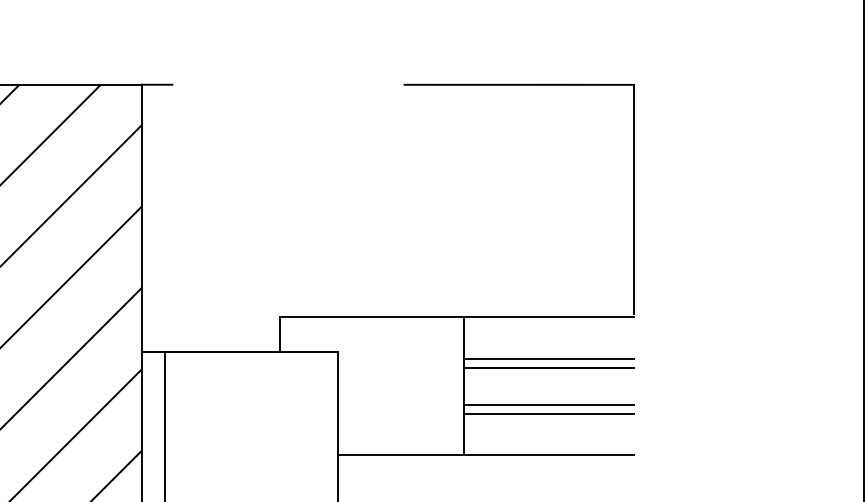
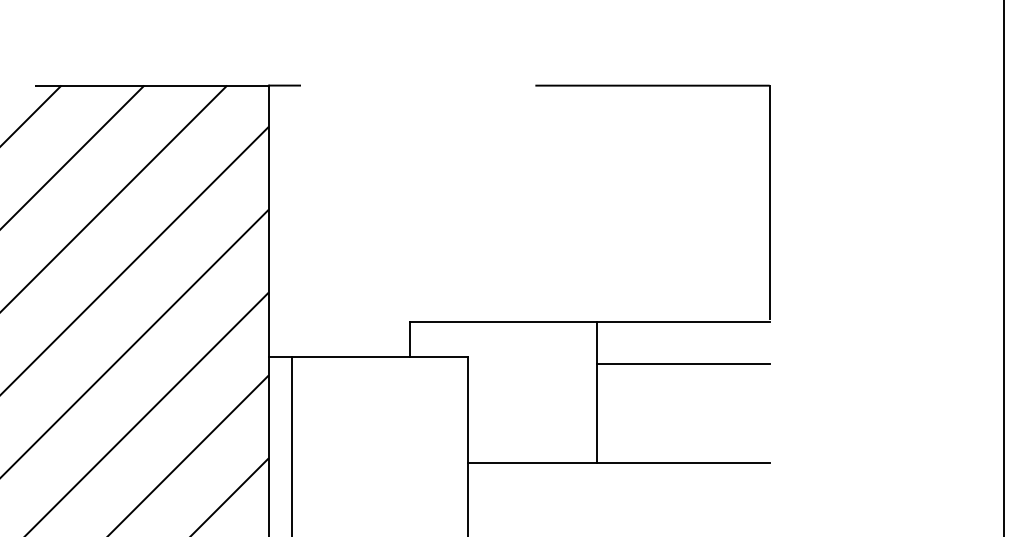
line: (549, 367) -> (683, 373), removed
line: (549, 404) -> (683, 411), removed
line: (549, 413) -> (683, 420), removed

